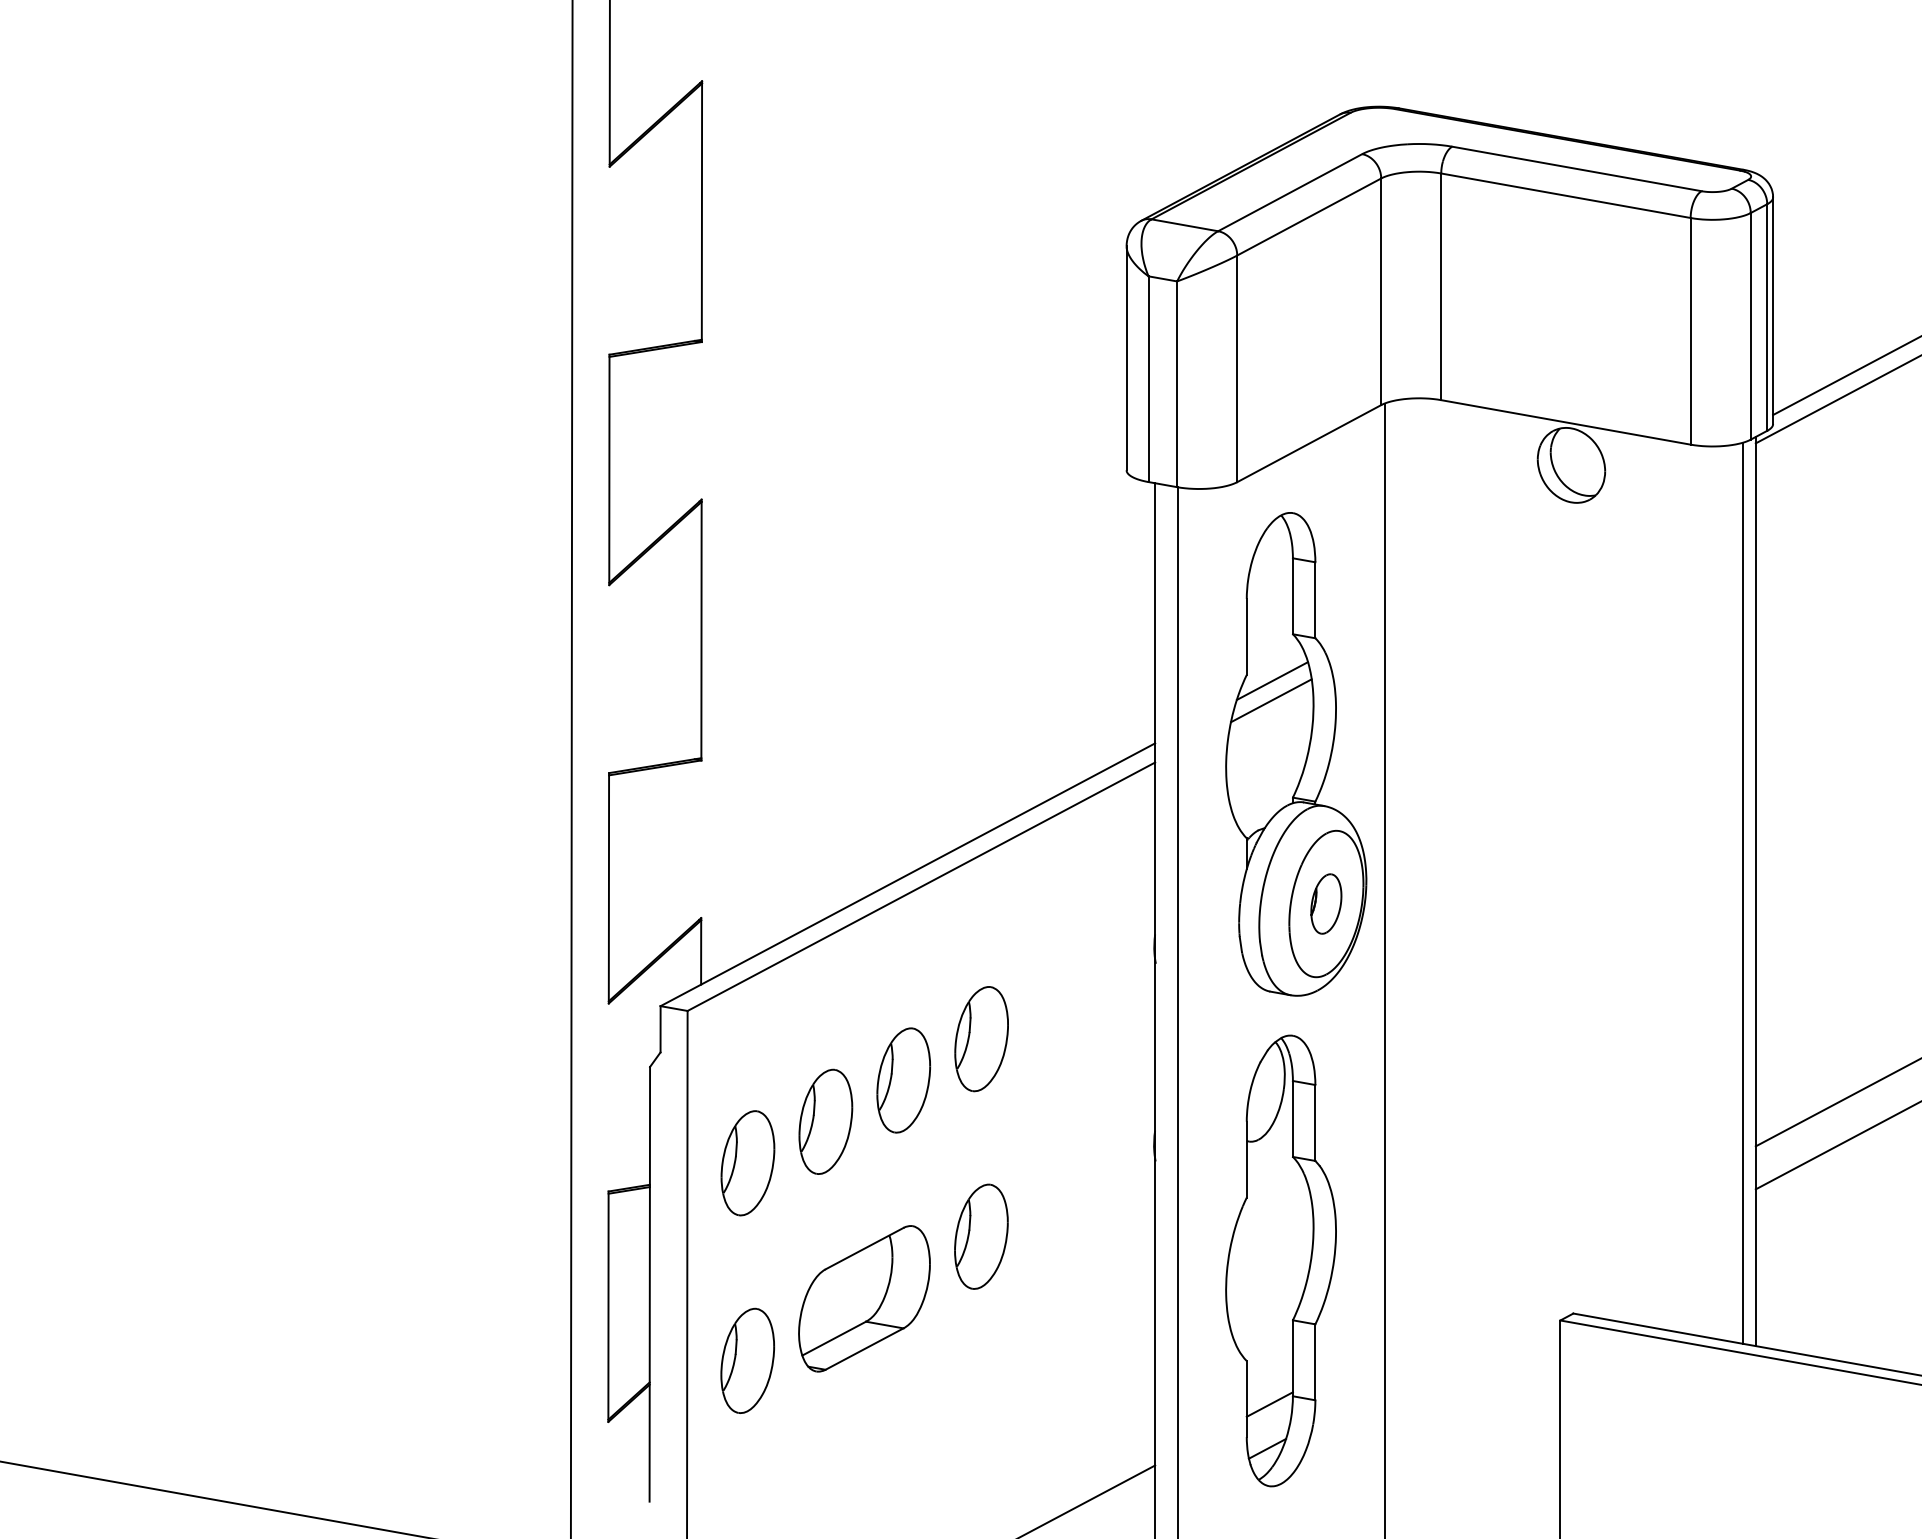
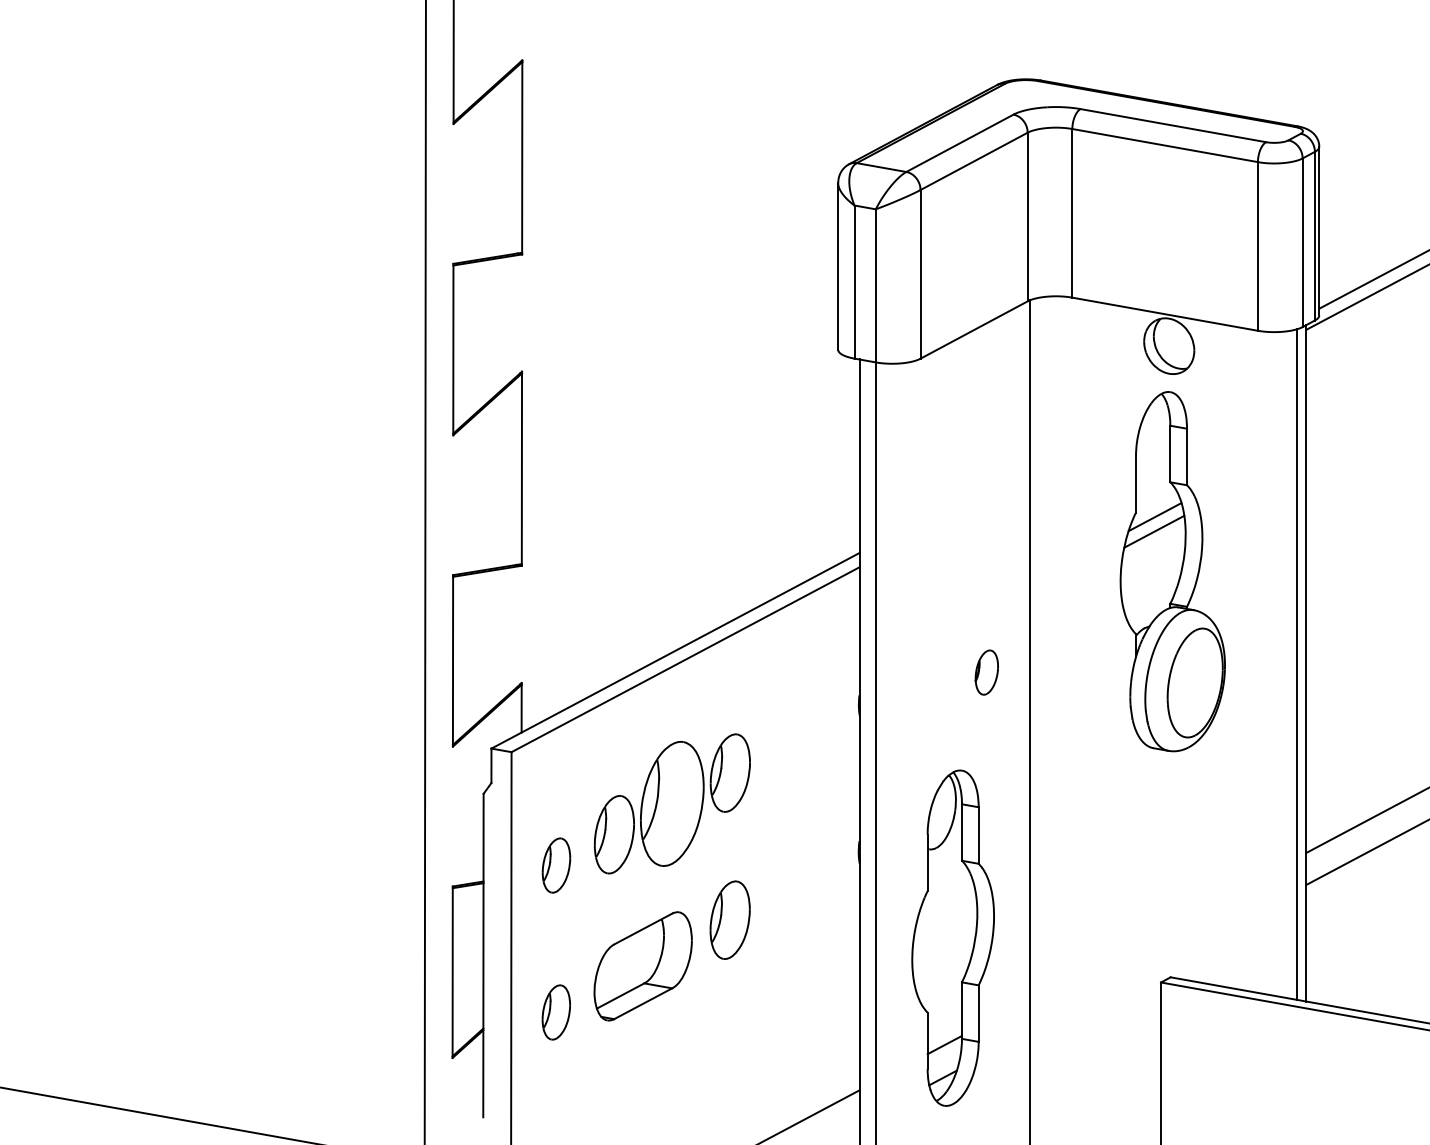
part: (1296, 754) -> (1172, 571), moved
part: (903, 1080) -> (672, 803), size x1.6
part: (747, 1163) -> (556, 865), size x0.7
part: (747, 1360) -> (556, 1012), size x0.7

